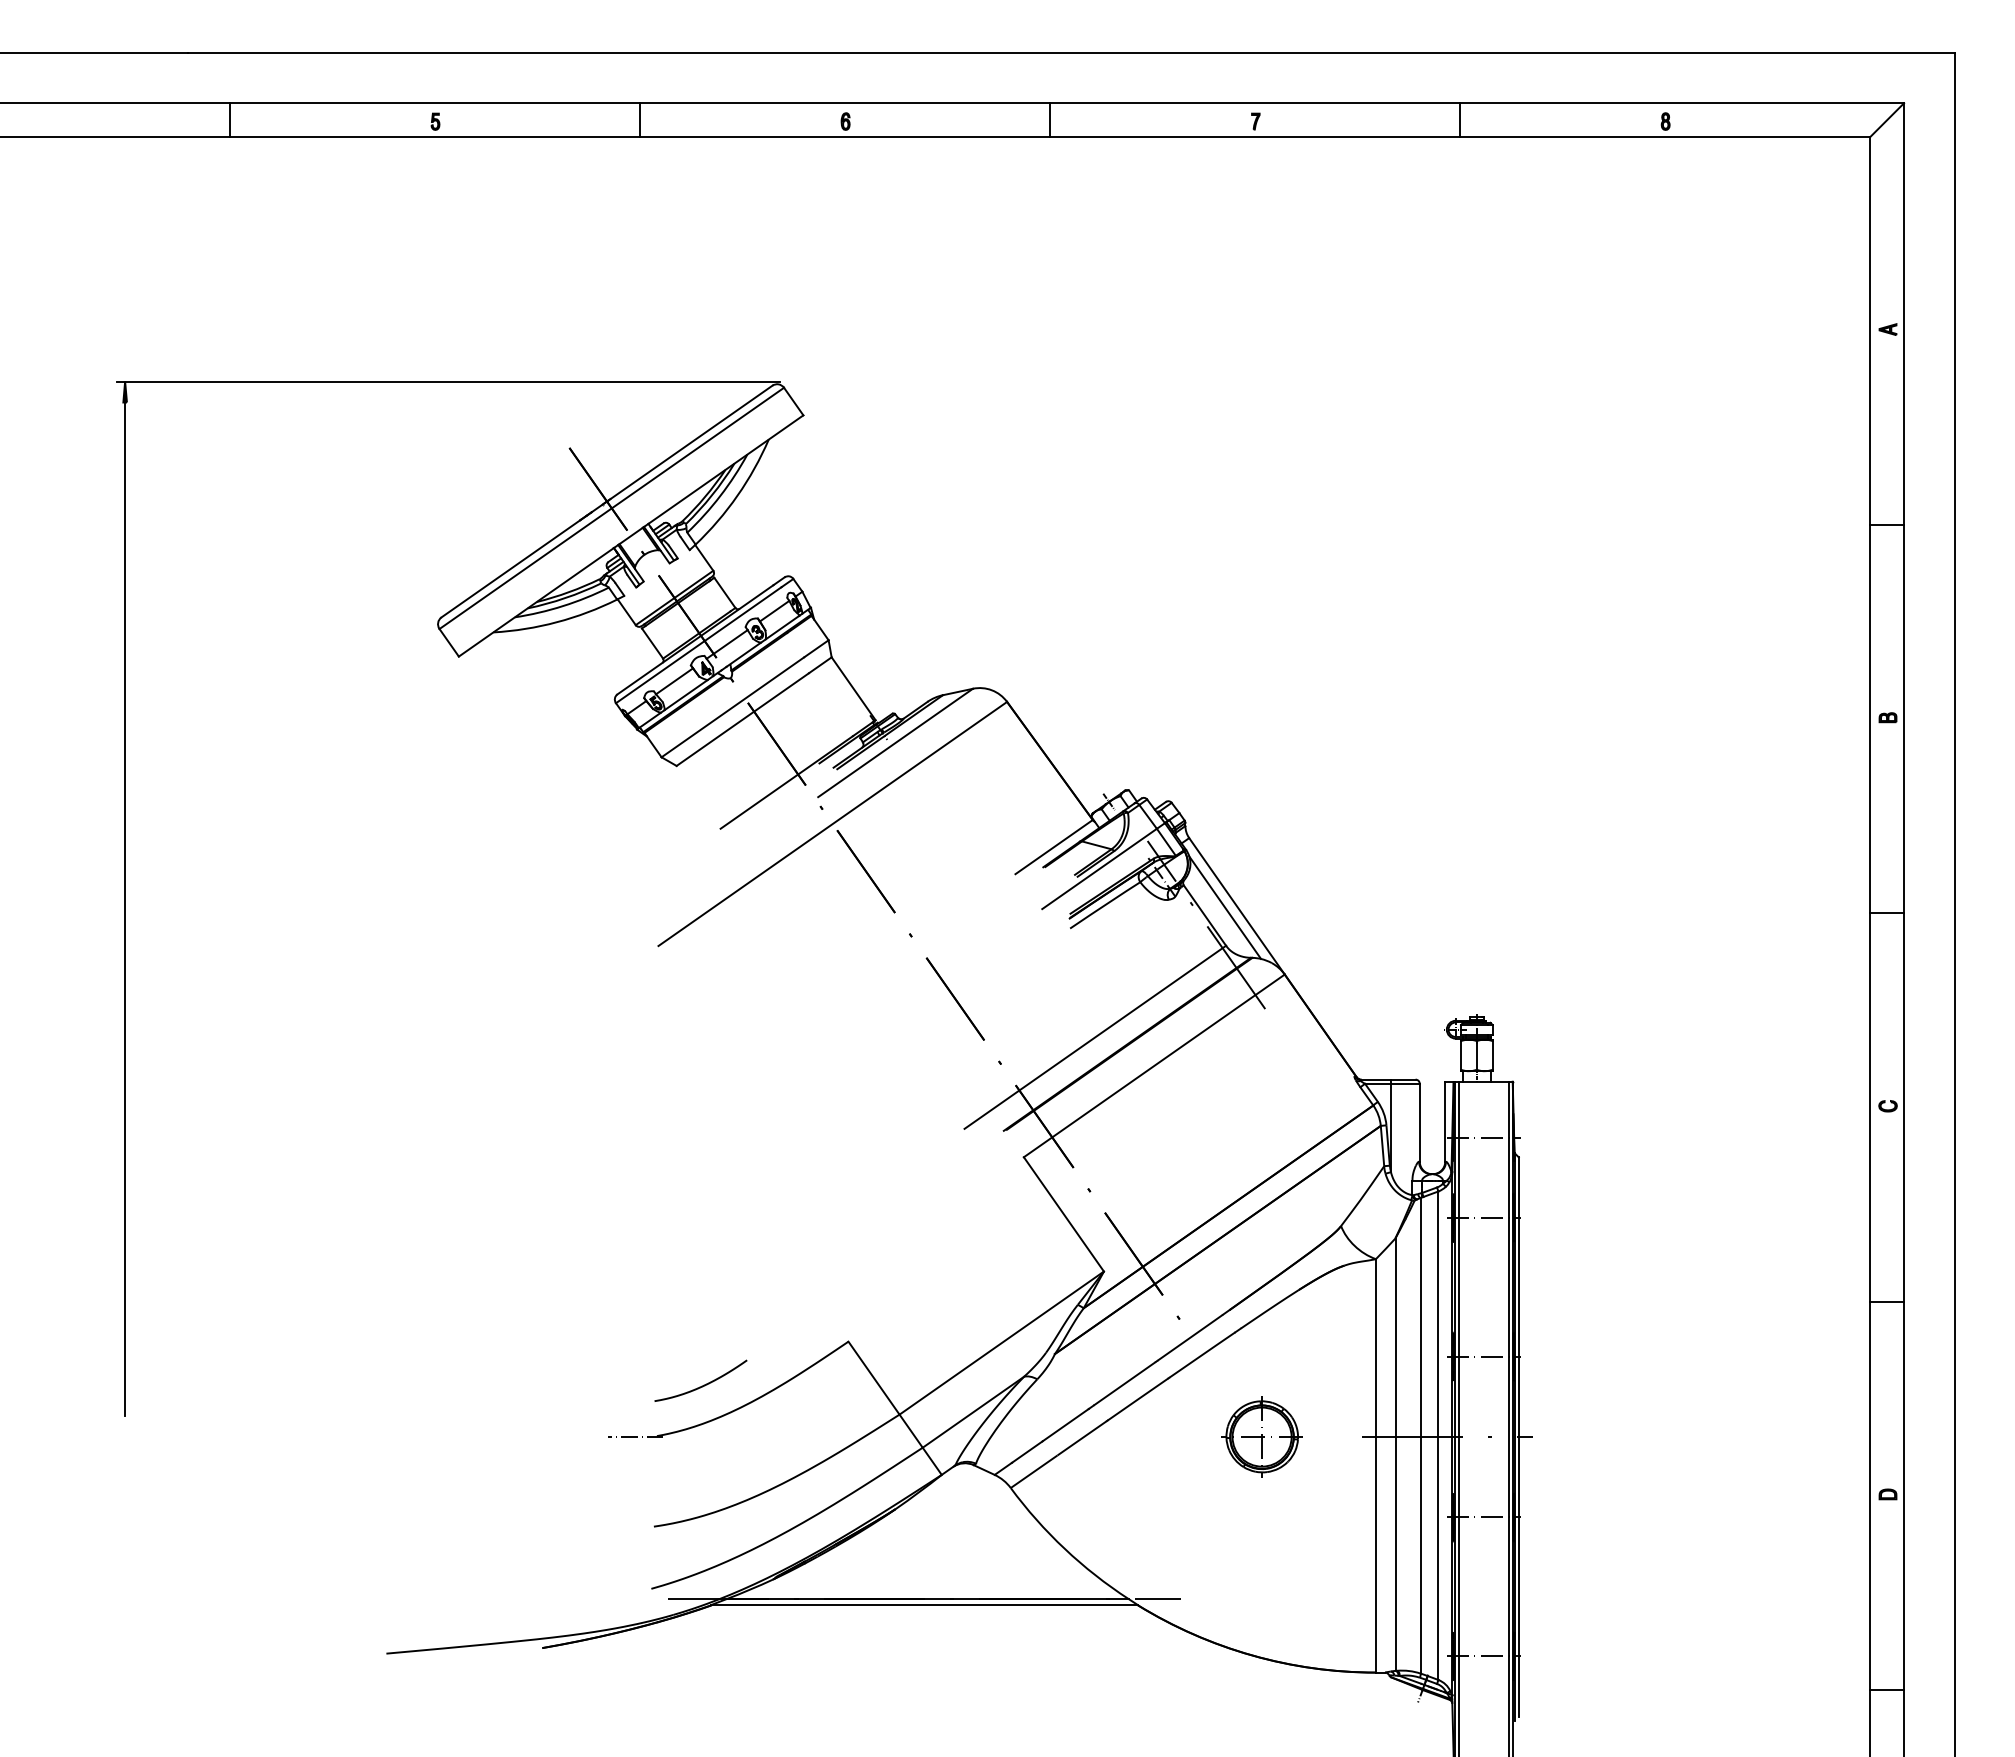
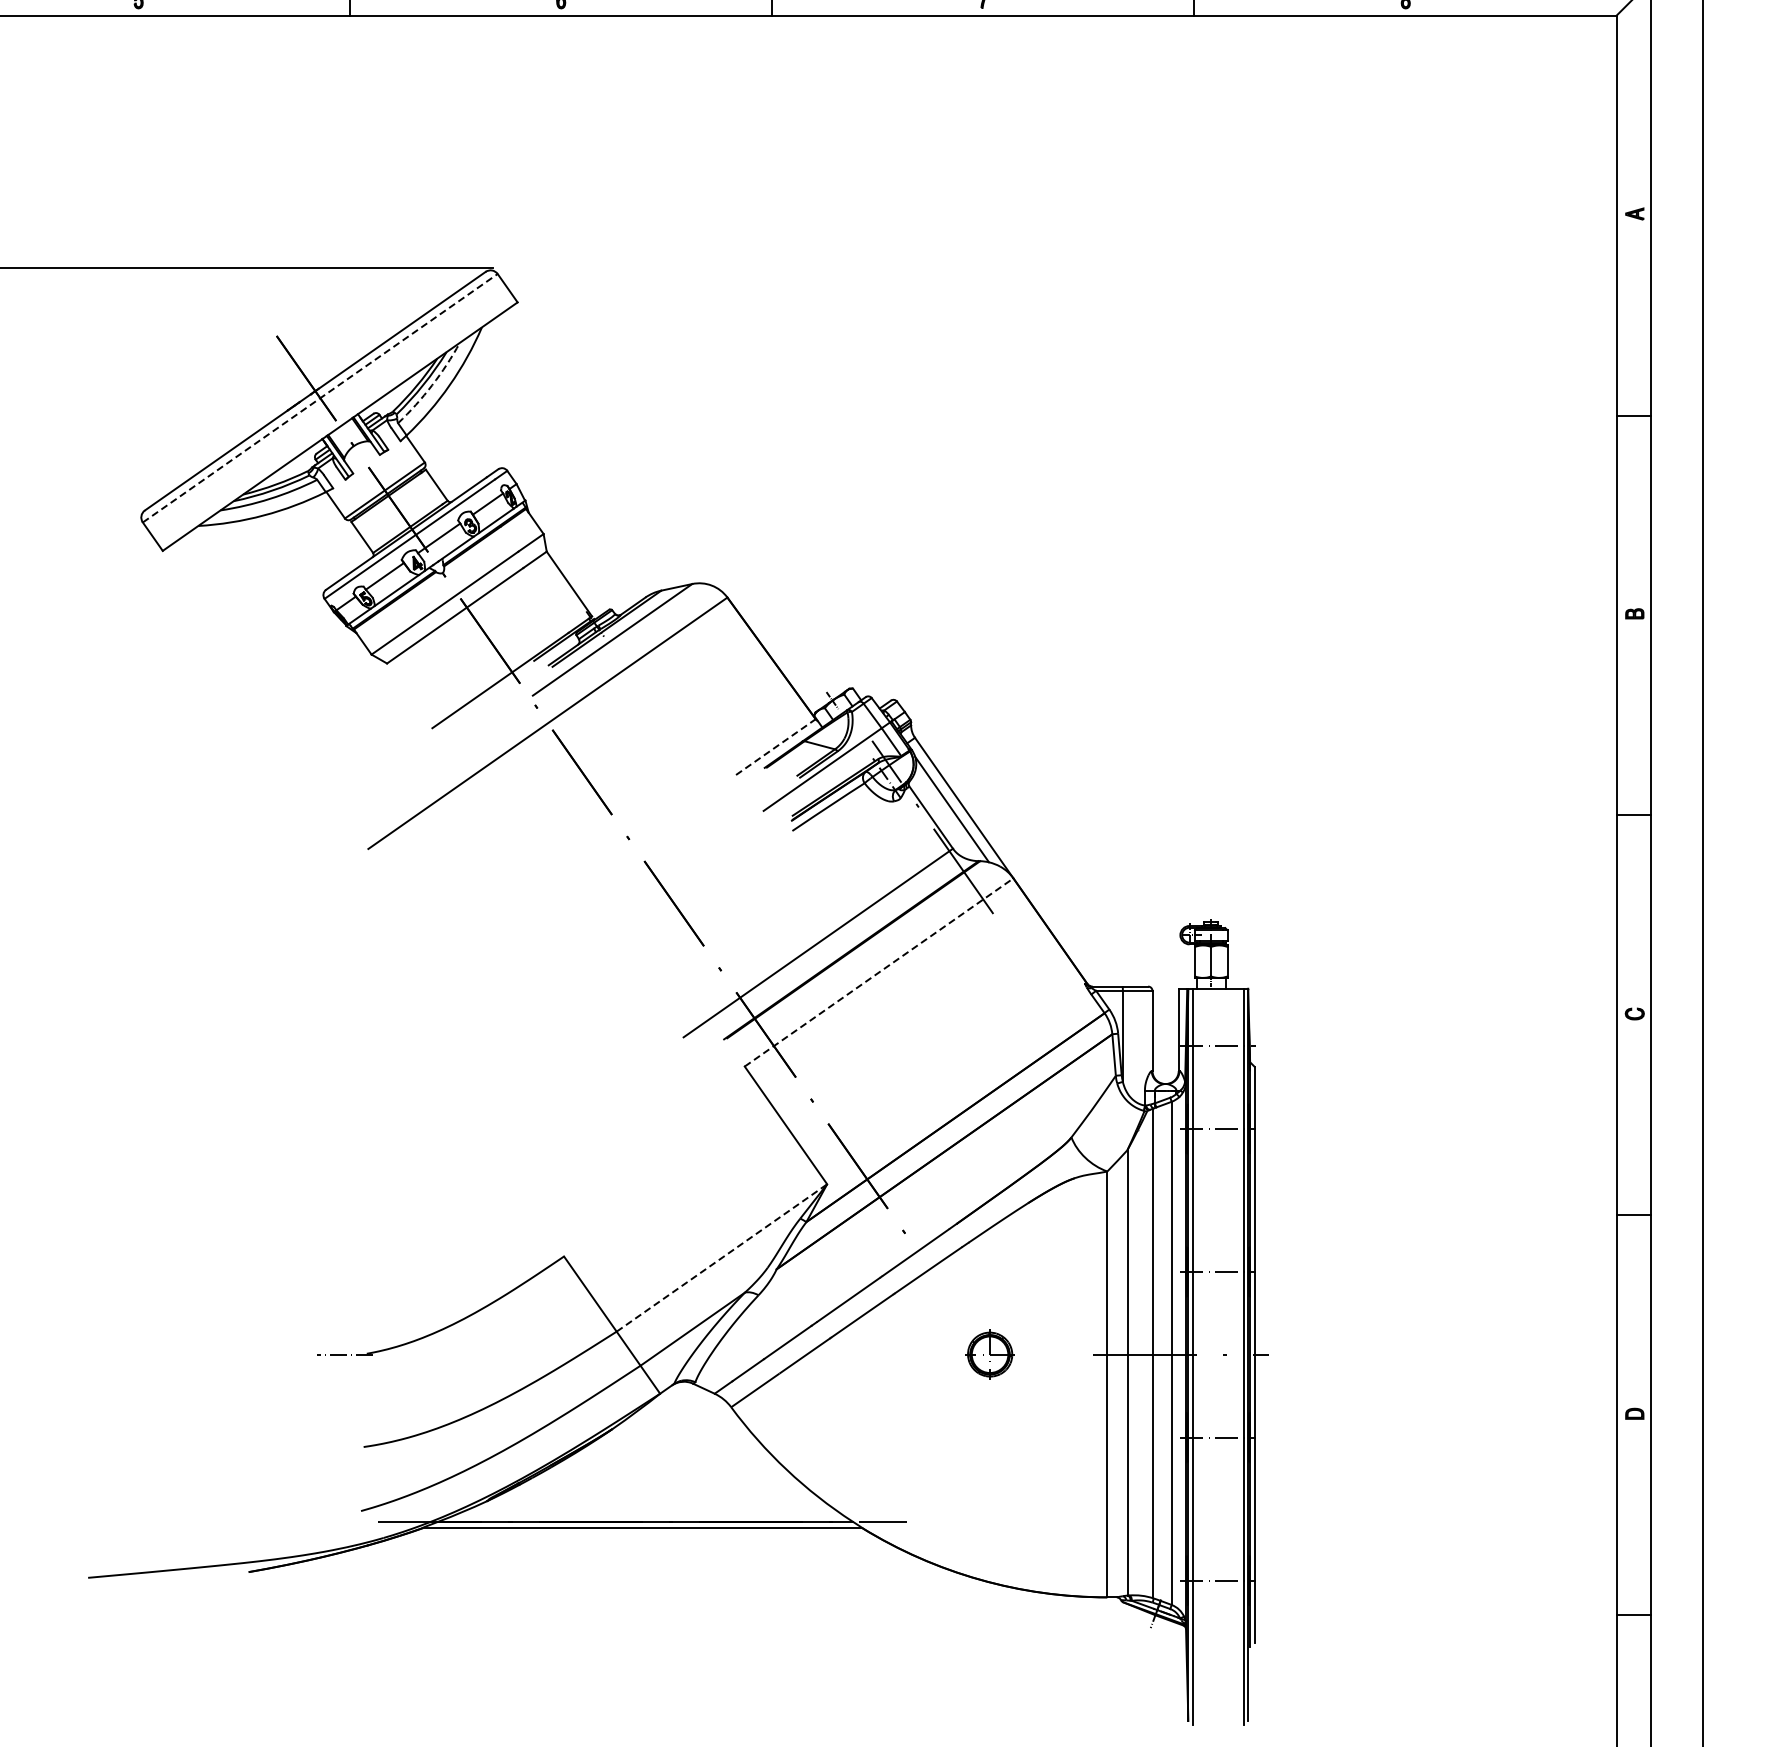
arc: (720, 495) -> (432, 384), solid -> dashed
line: (612, 508) -> (321, 398), solid -> dashed
line: (1054, 846) -> (776, 746), solid -> dashed
line: (1154, 1065) -> (879, 972), solid -> dashed
line: (1001, 1343) -> (721, 1258), solid -> dashed
curve: (701, 1385) -> (412, 1301), removed
part: (1261, 1436) -> (989, 1354), size x0.6

